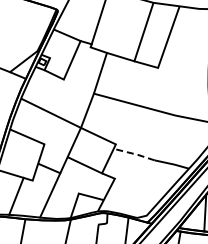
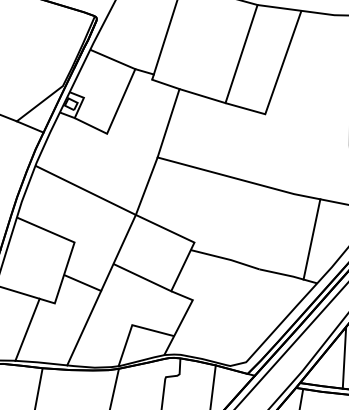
line: (185, 142) -> (311, 239), added
line: (134, 154) -> (225, 259), dashed -> solid

